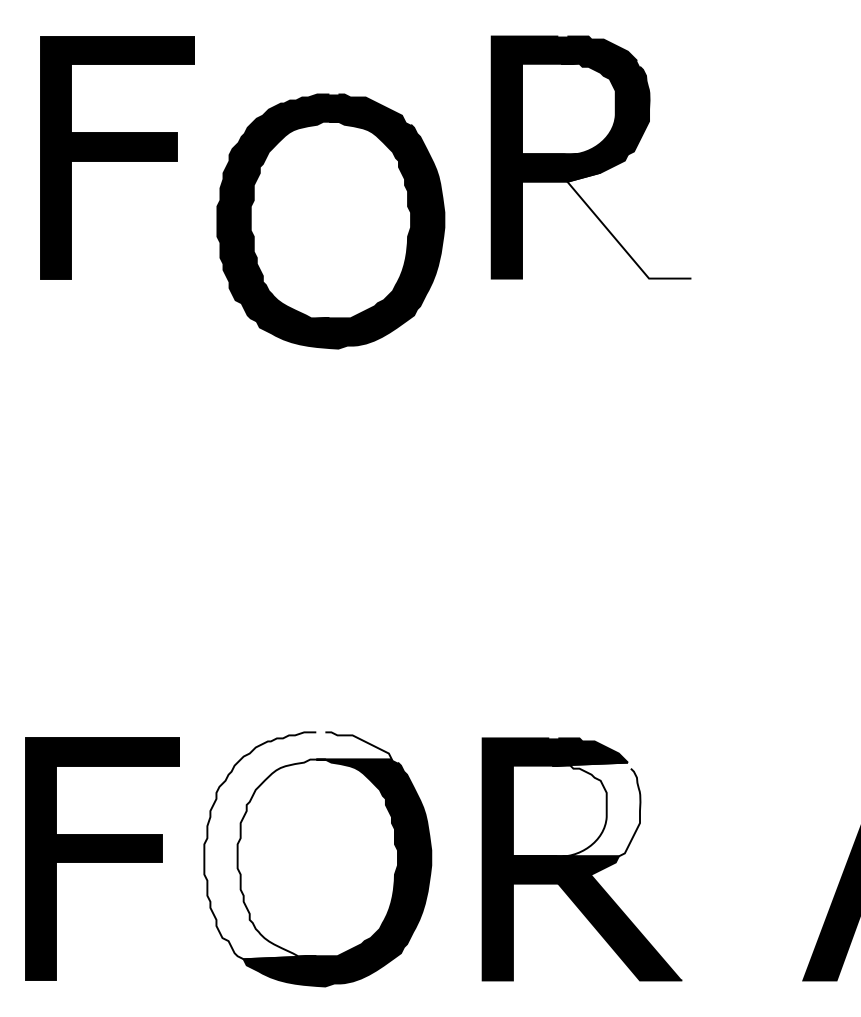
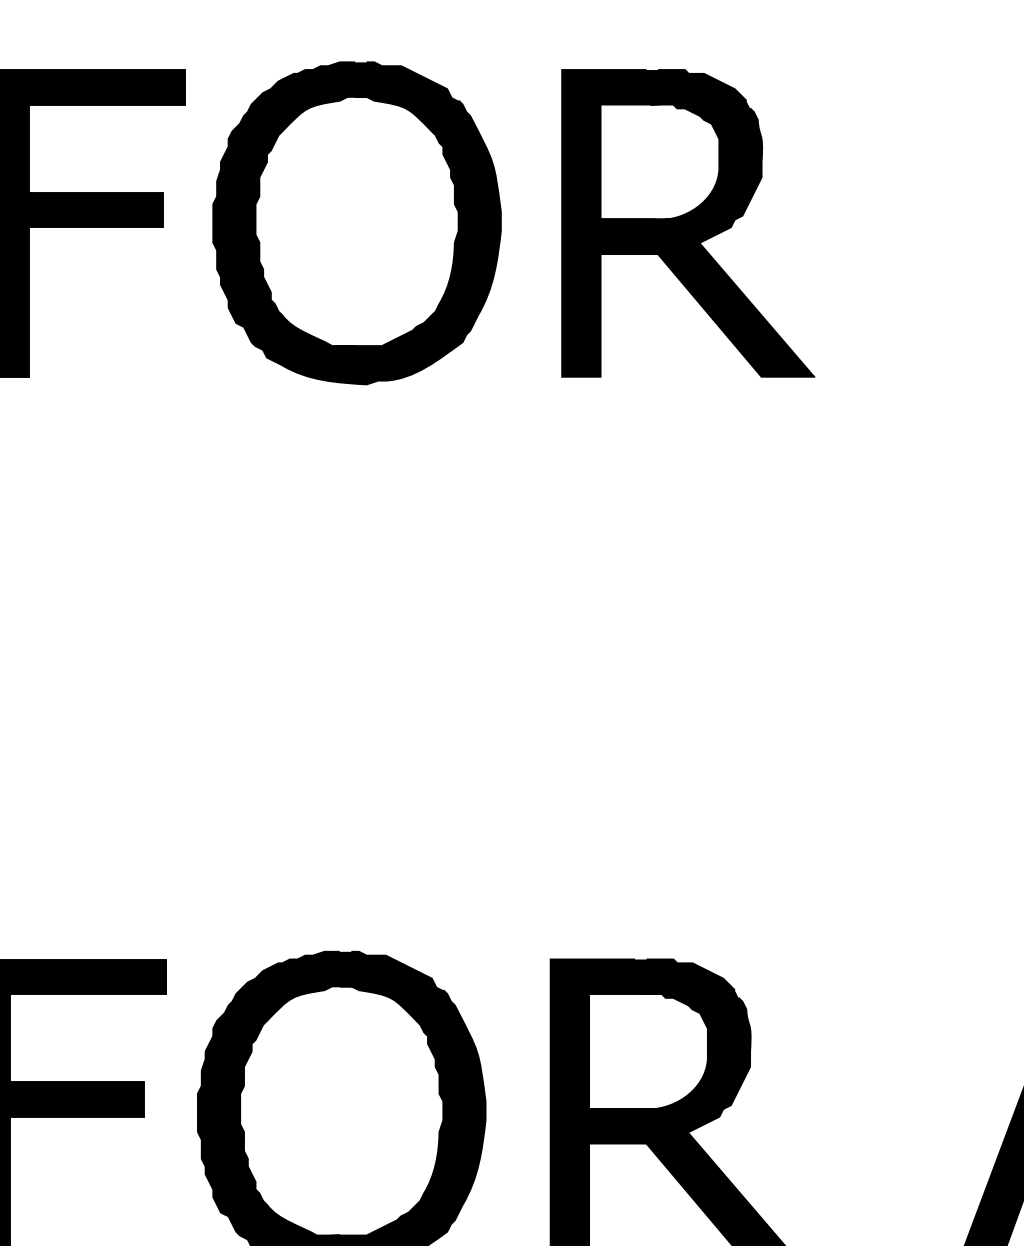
part: (330, 221) -> (356, 223), moved
fill: (629, 225) -> (736, 309), added
fill: (576, 809) -> (669, 1049), added
fill: (297, 845) -> (316, 1095), added

